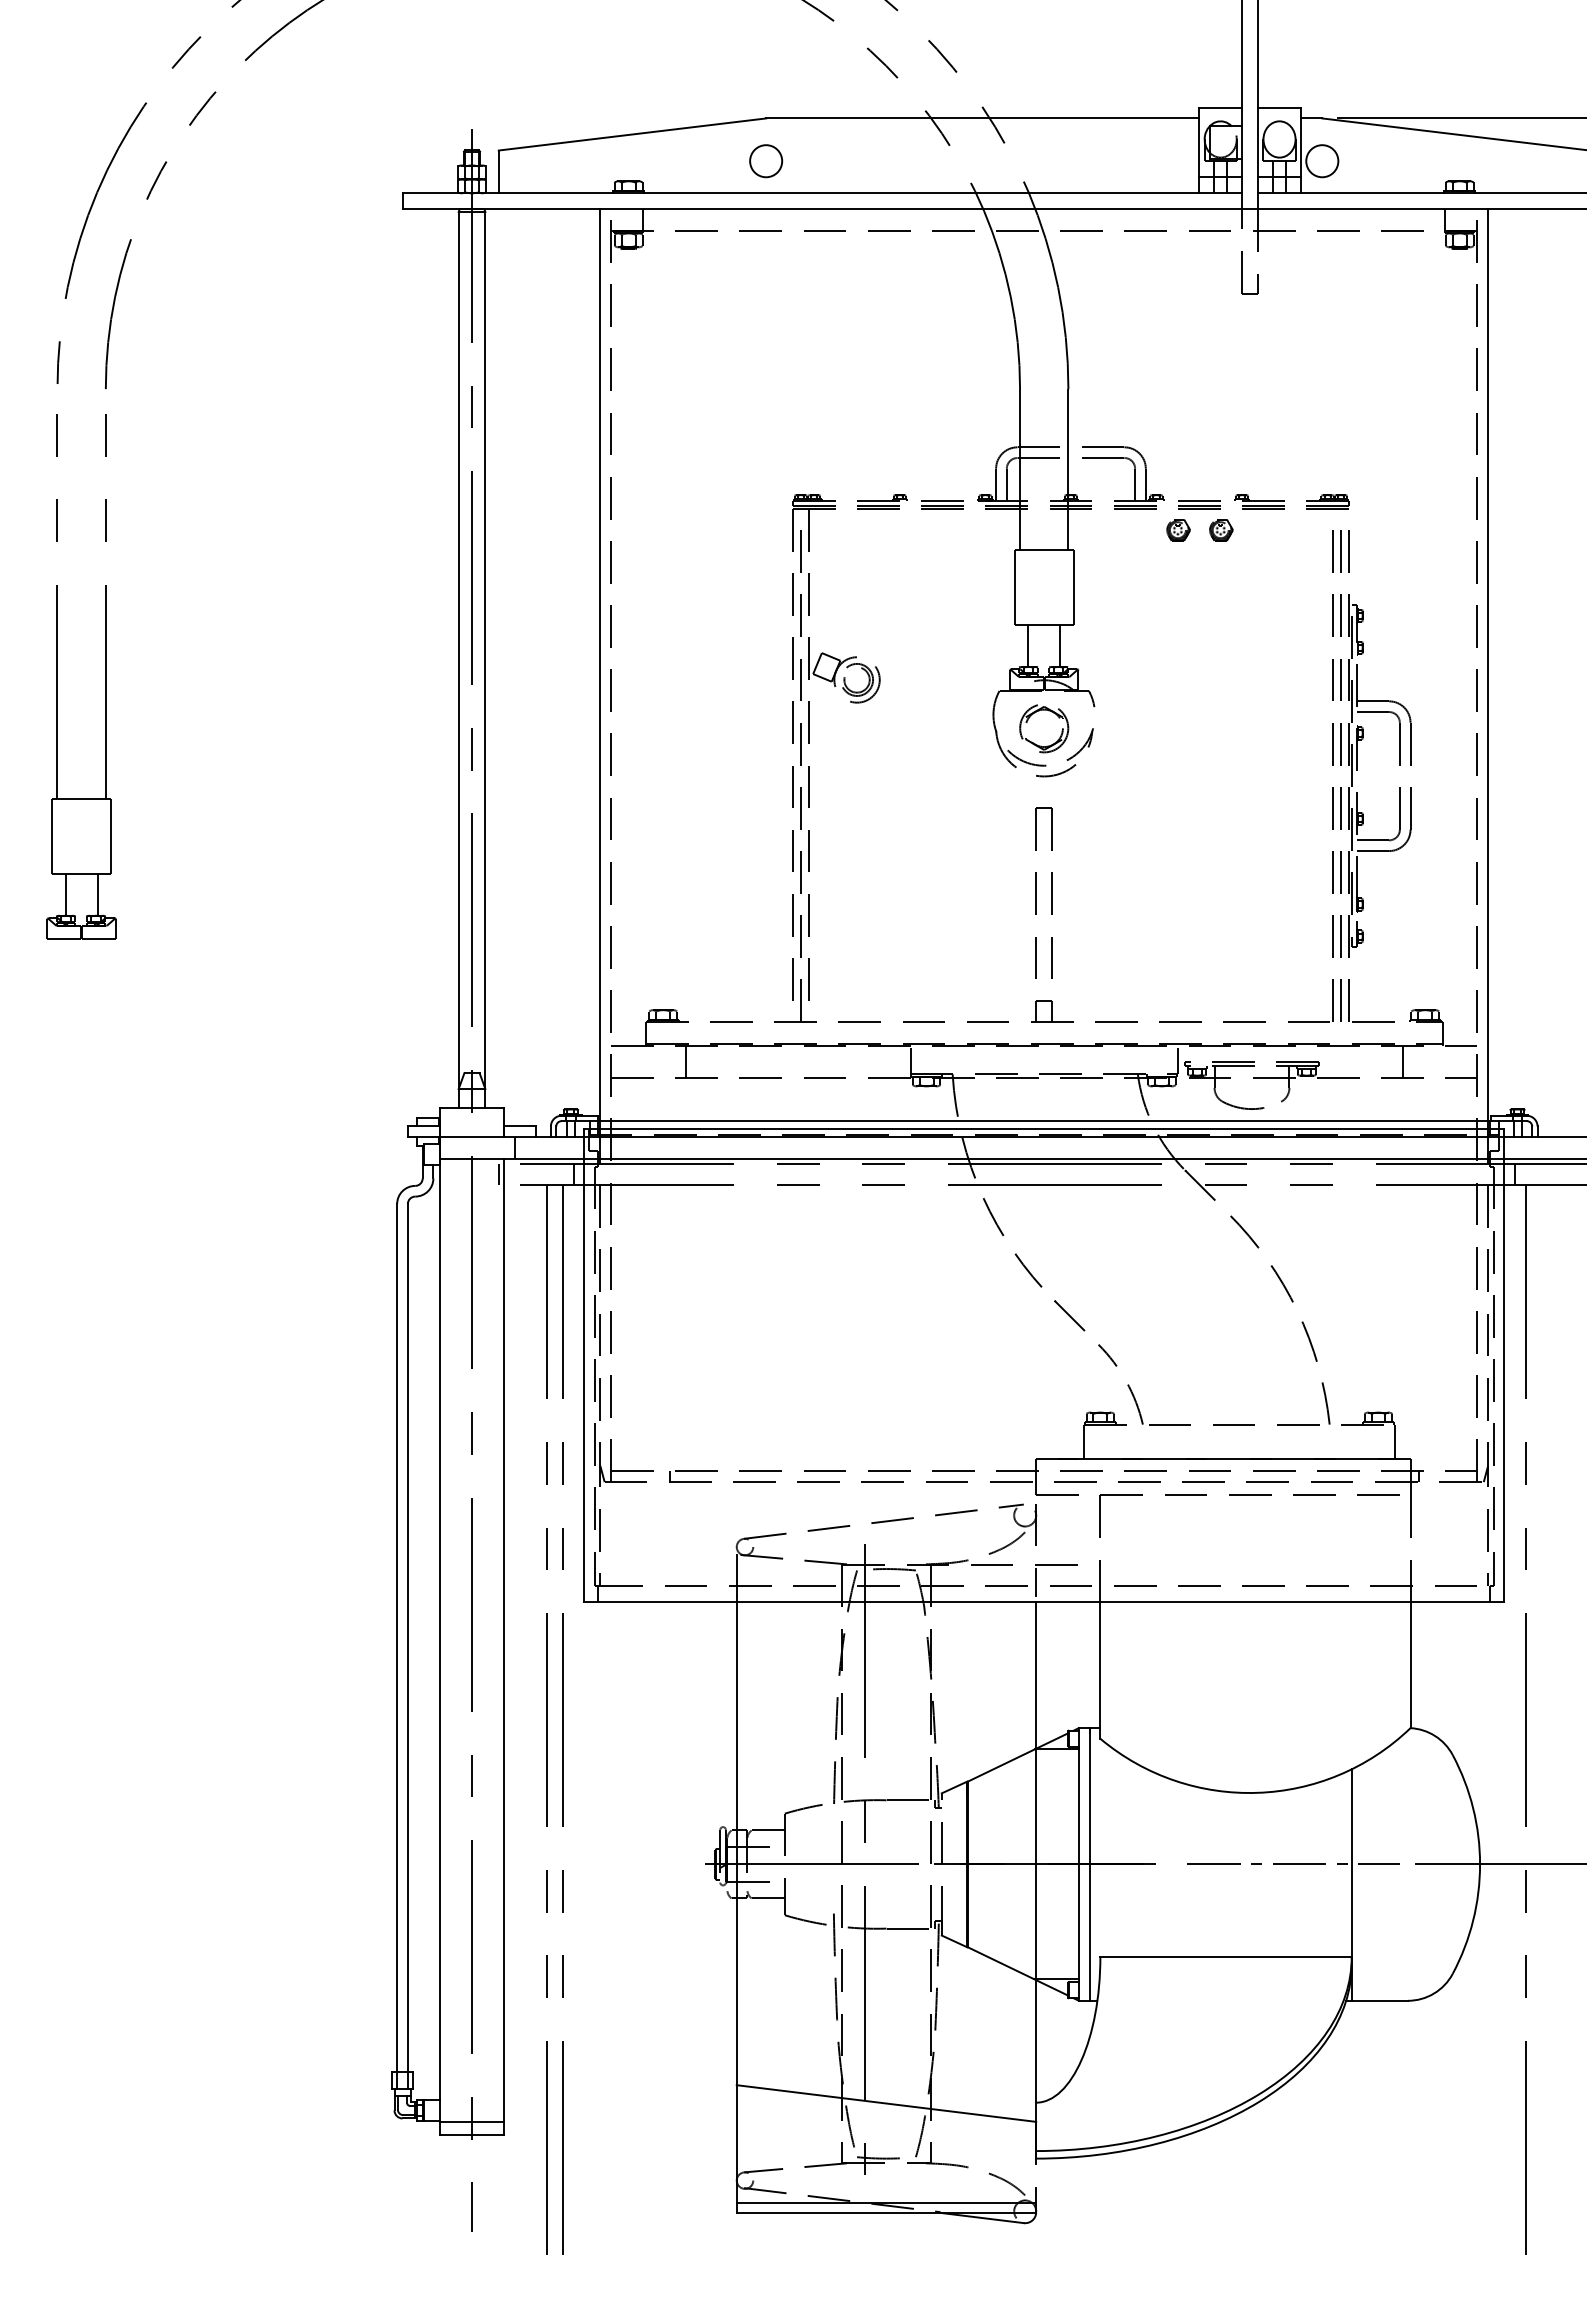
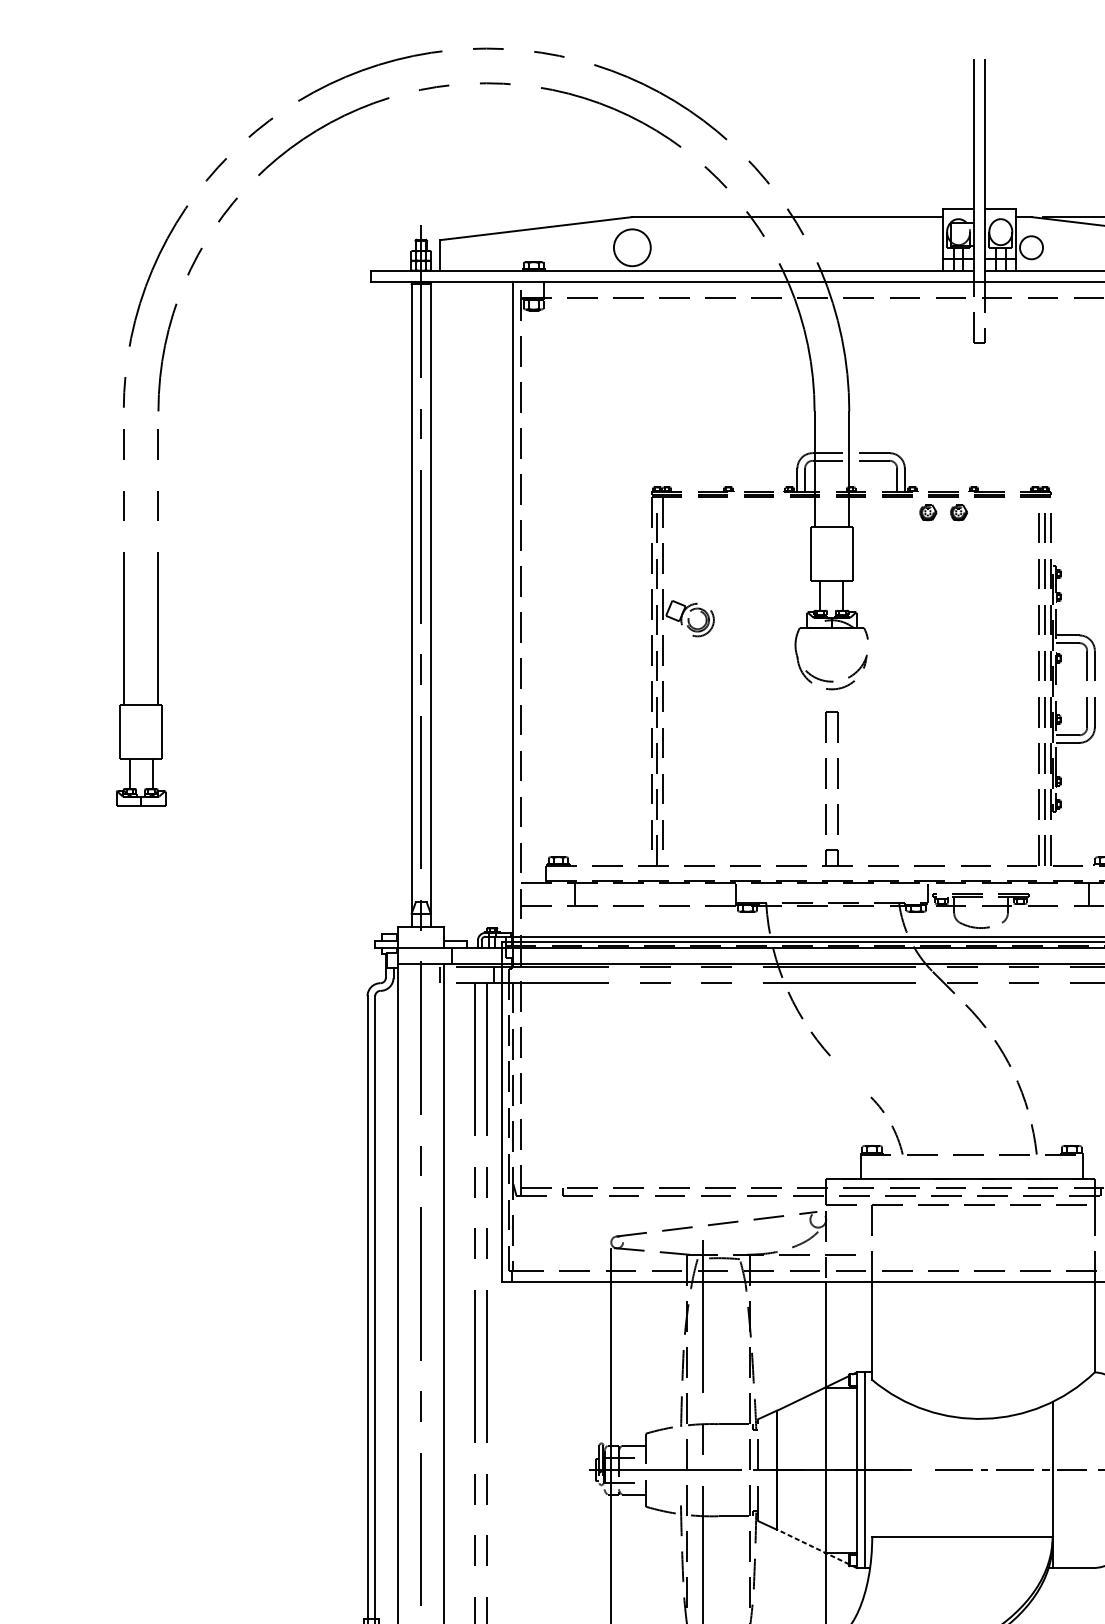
circle: (766, 161) -> (632, 247), size x1.6
part: (1060, 734) -> (843, 659), removed
line: (1069, 1315) -> (850, 1076), removed
line: (1018, 1971) -> (813, 1547), solid -> dashed

